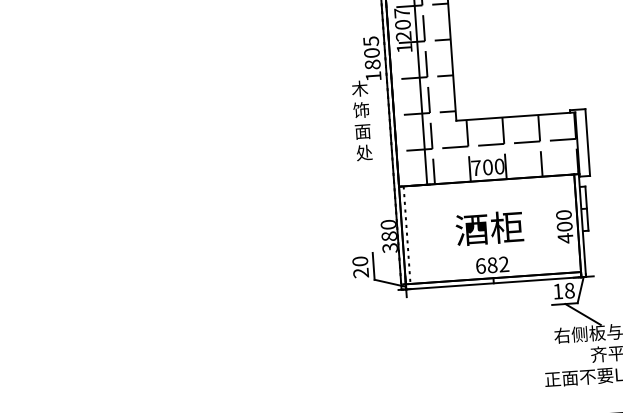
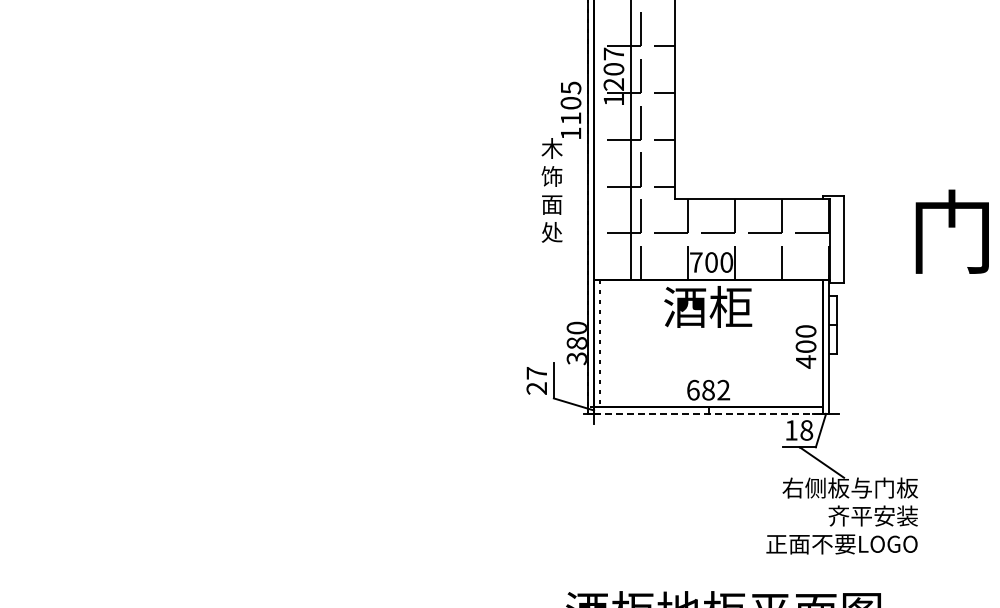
text: (372, 64) -> (570, 118), 1805 -> 1105
text: (489, 227) -> (708, 306), moved
text: (360, 261) -> (536, 373), 20 -> 27
line: (494, 282) -> (709, 413), solid -> dashed

